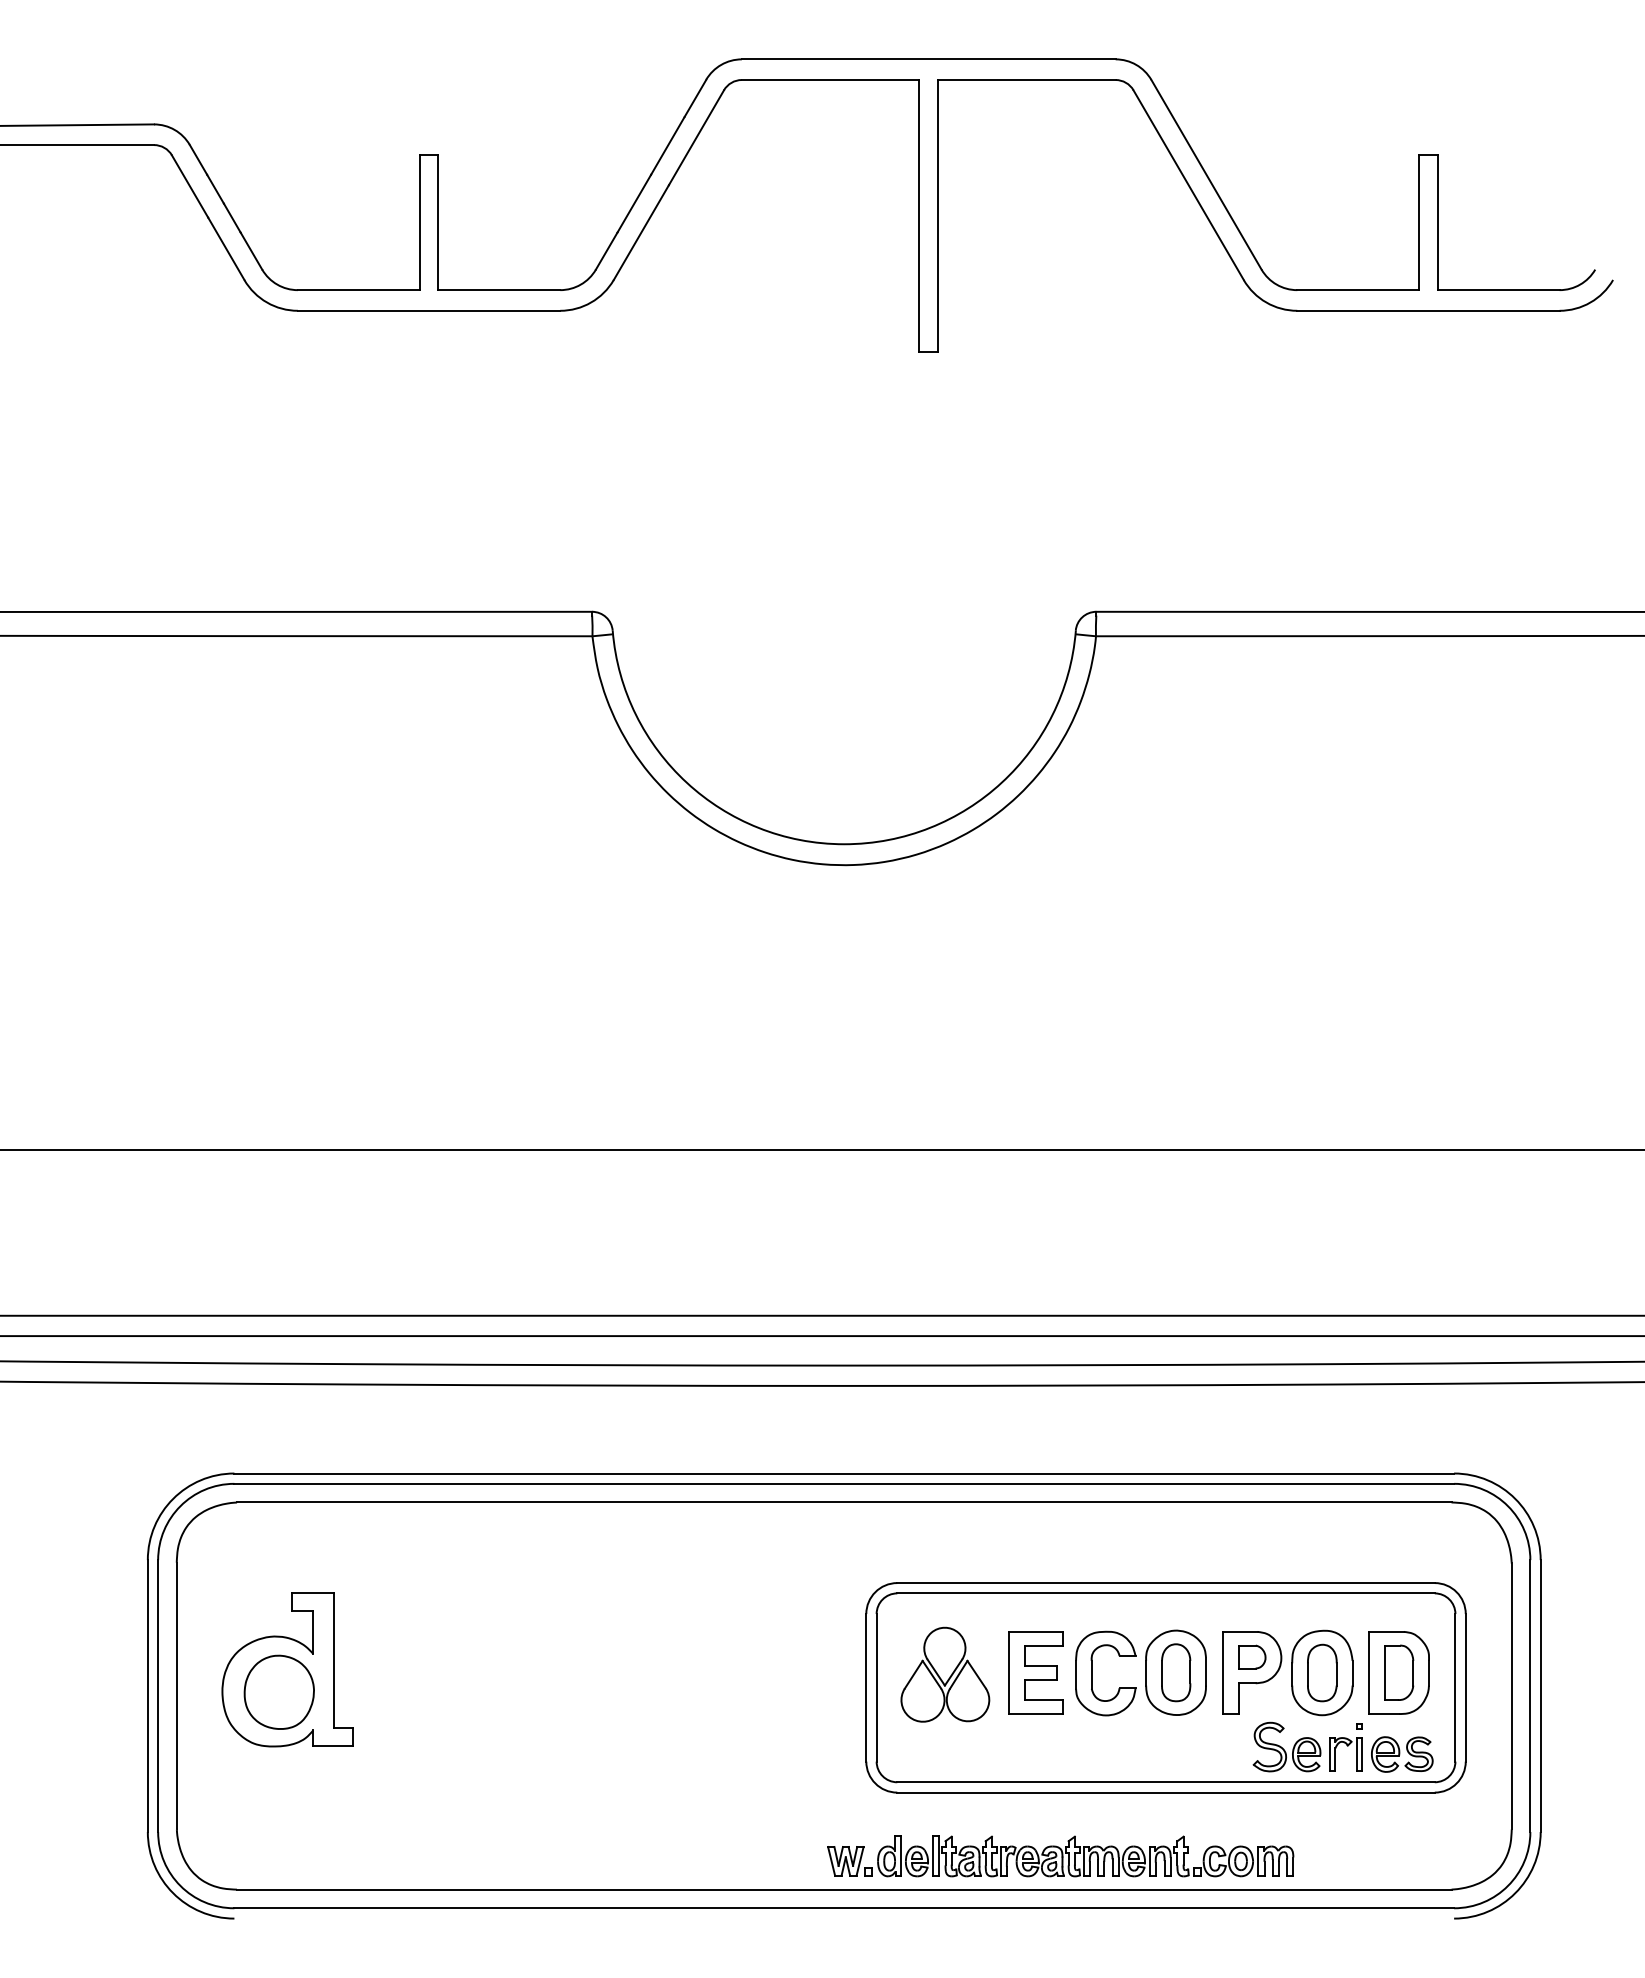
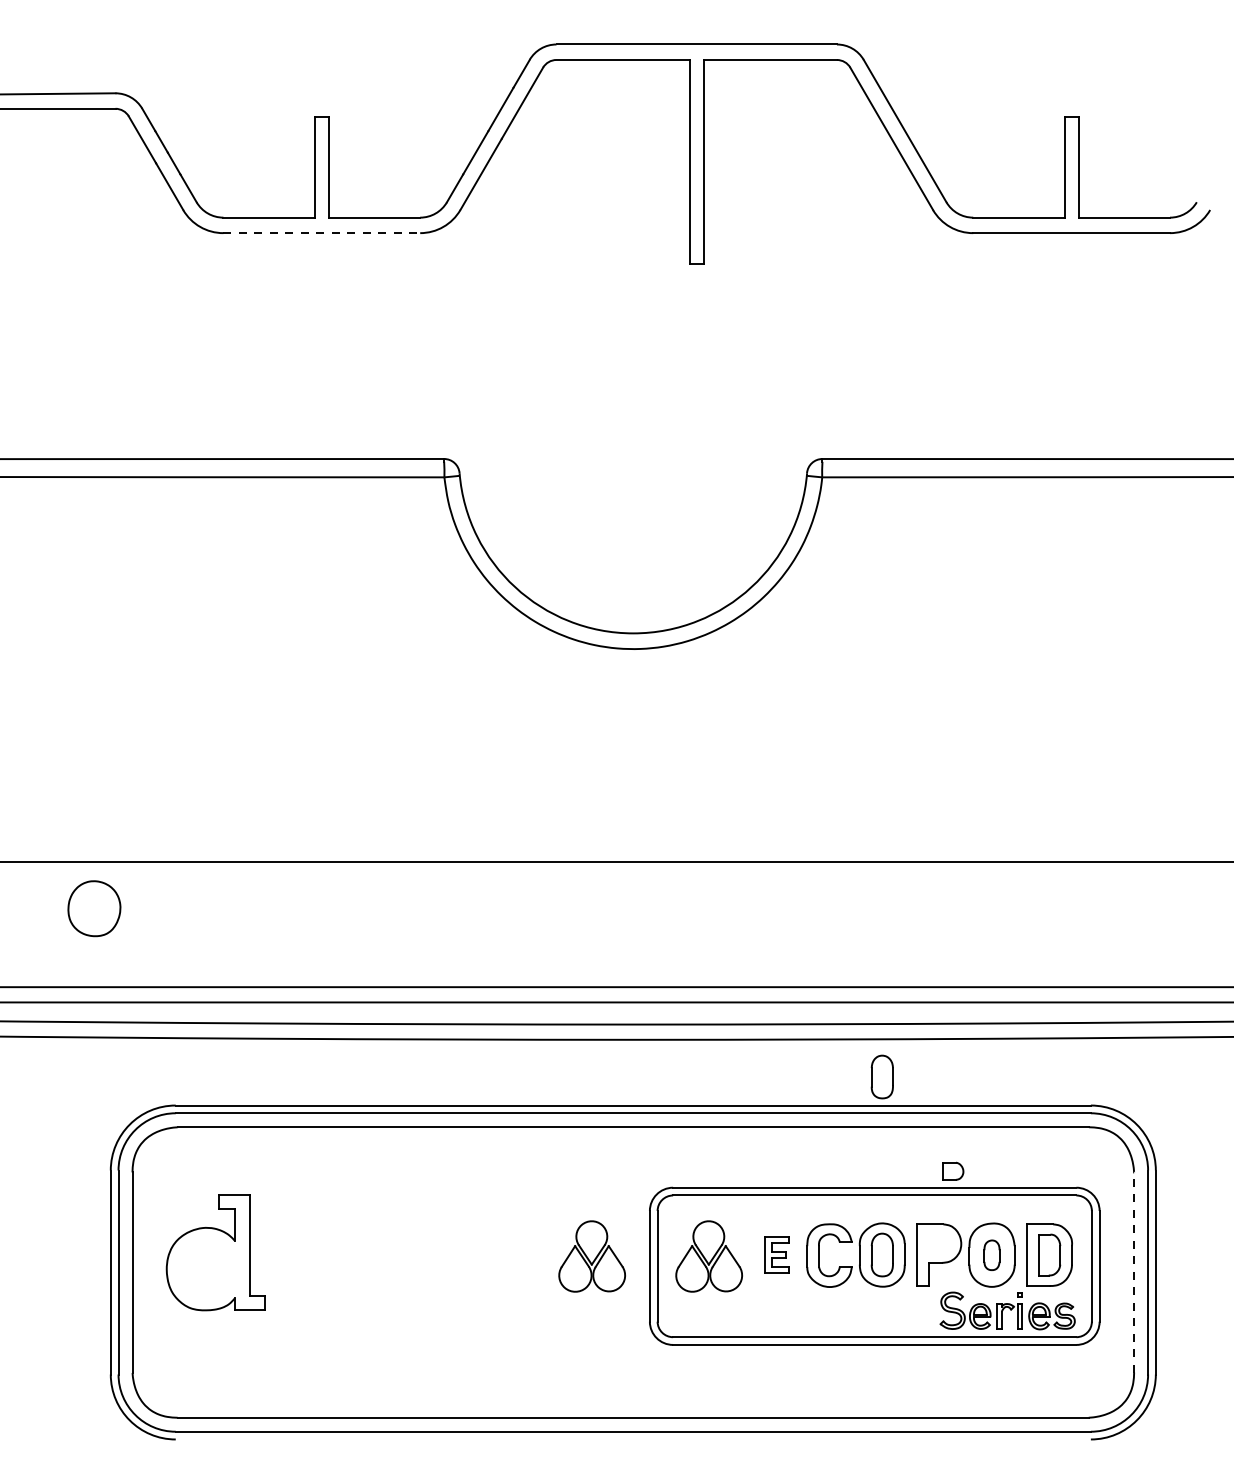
line: (429, 311) -> (322, 233), solid -> dashed
part: (1175, 1434) -> (881, 1076), added
part: (1252, 1656) -> (953, 1170), moved
part: (1035, 1672) -> (776, 1254), size x0.6
part: (1321, 1673) -> (991, 1255), size x0.7
part: (788, 1674) -> (591, 1256), added
part: (279, 1692) -> (94, 908), moved
line: (1512, 1696) -> (1134, 1272), solid -> dashed
part: (1060, 1855) -> (795, 1392), removed

